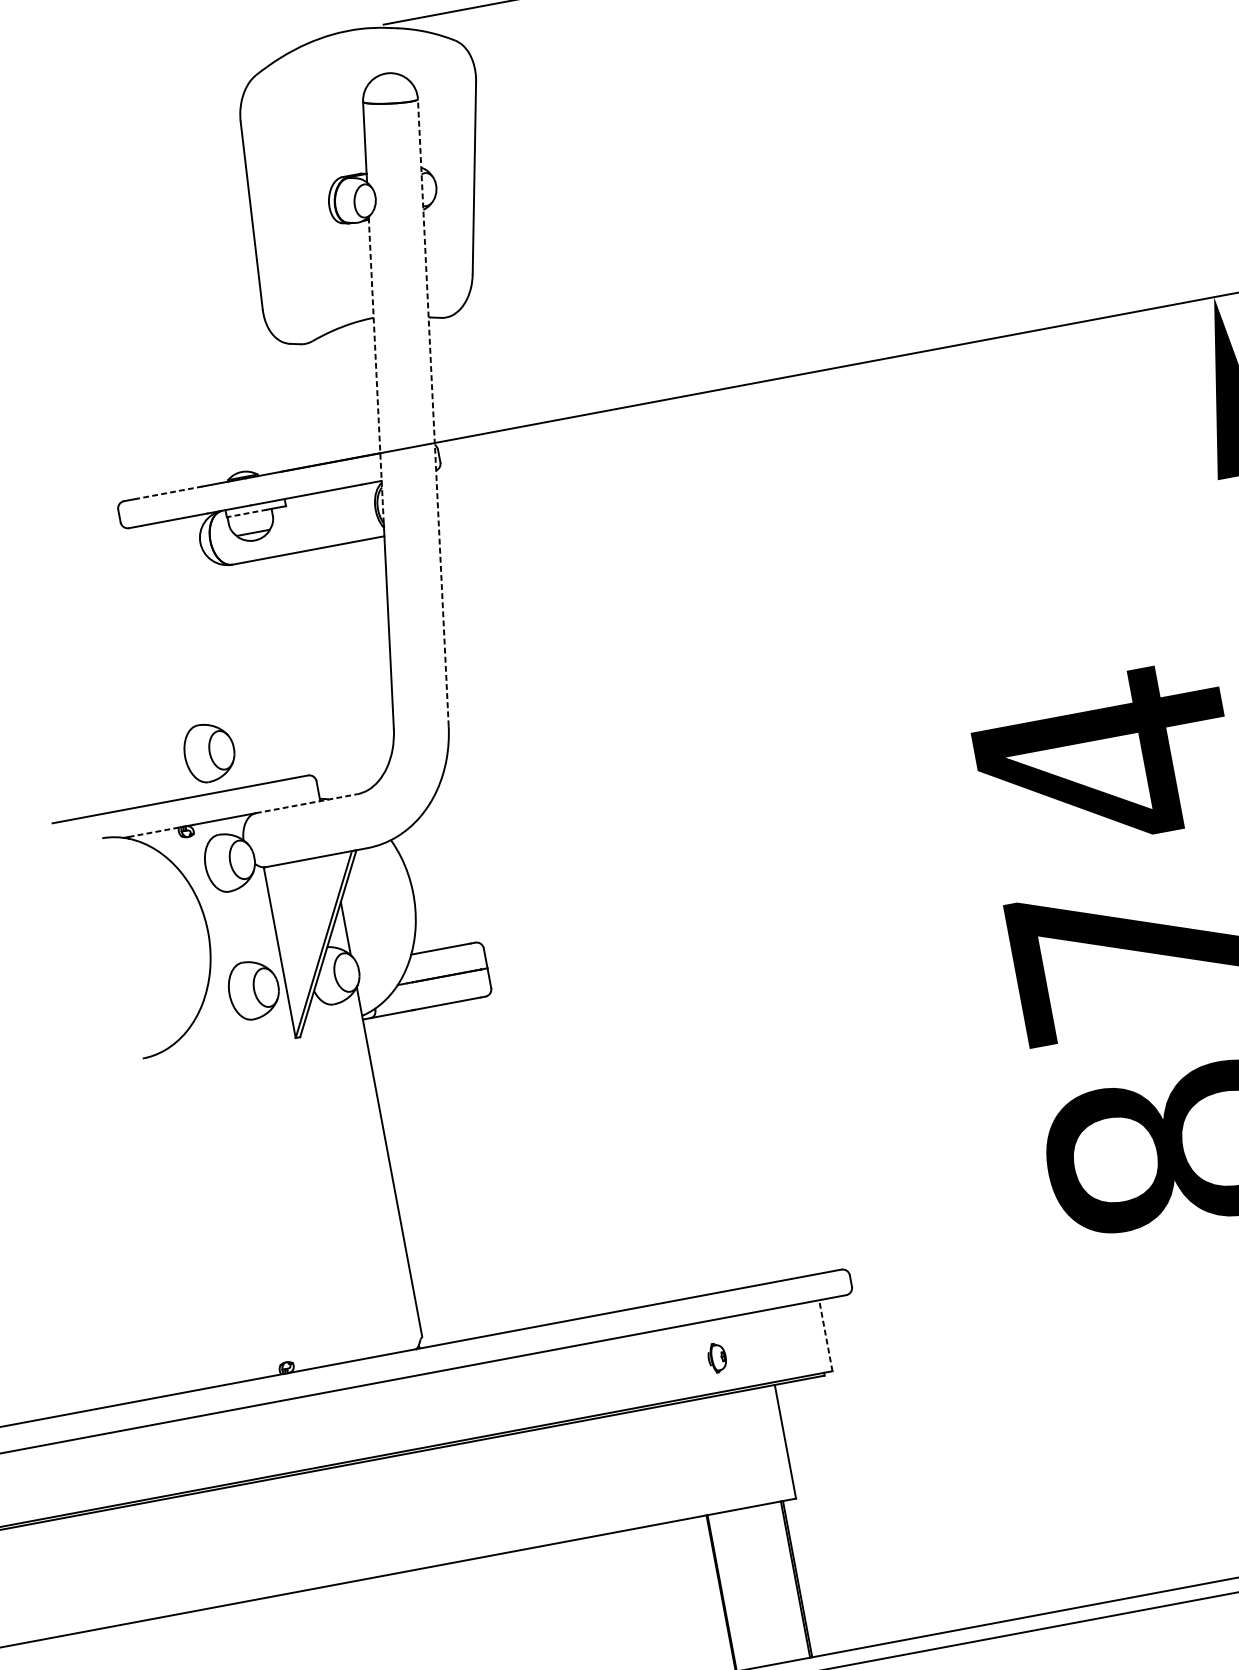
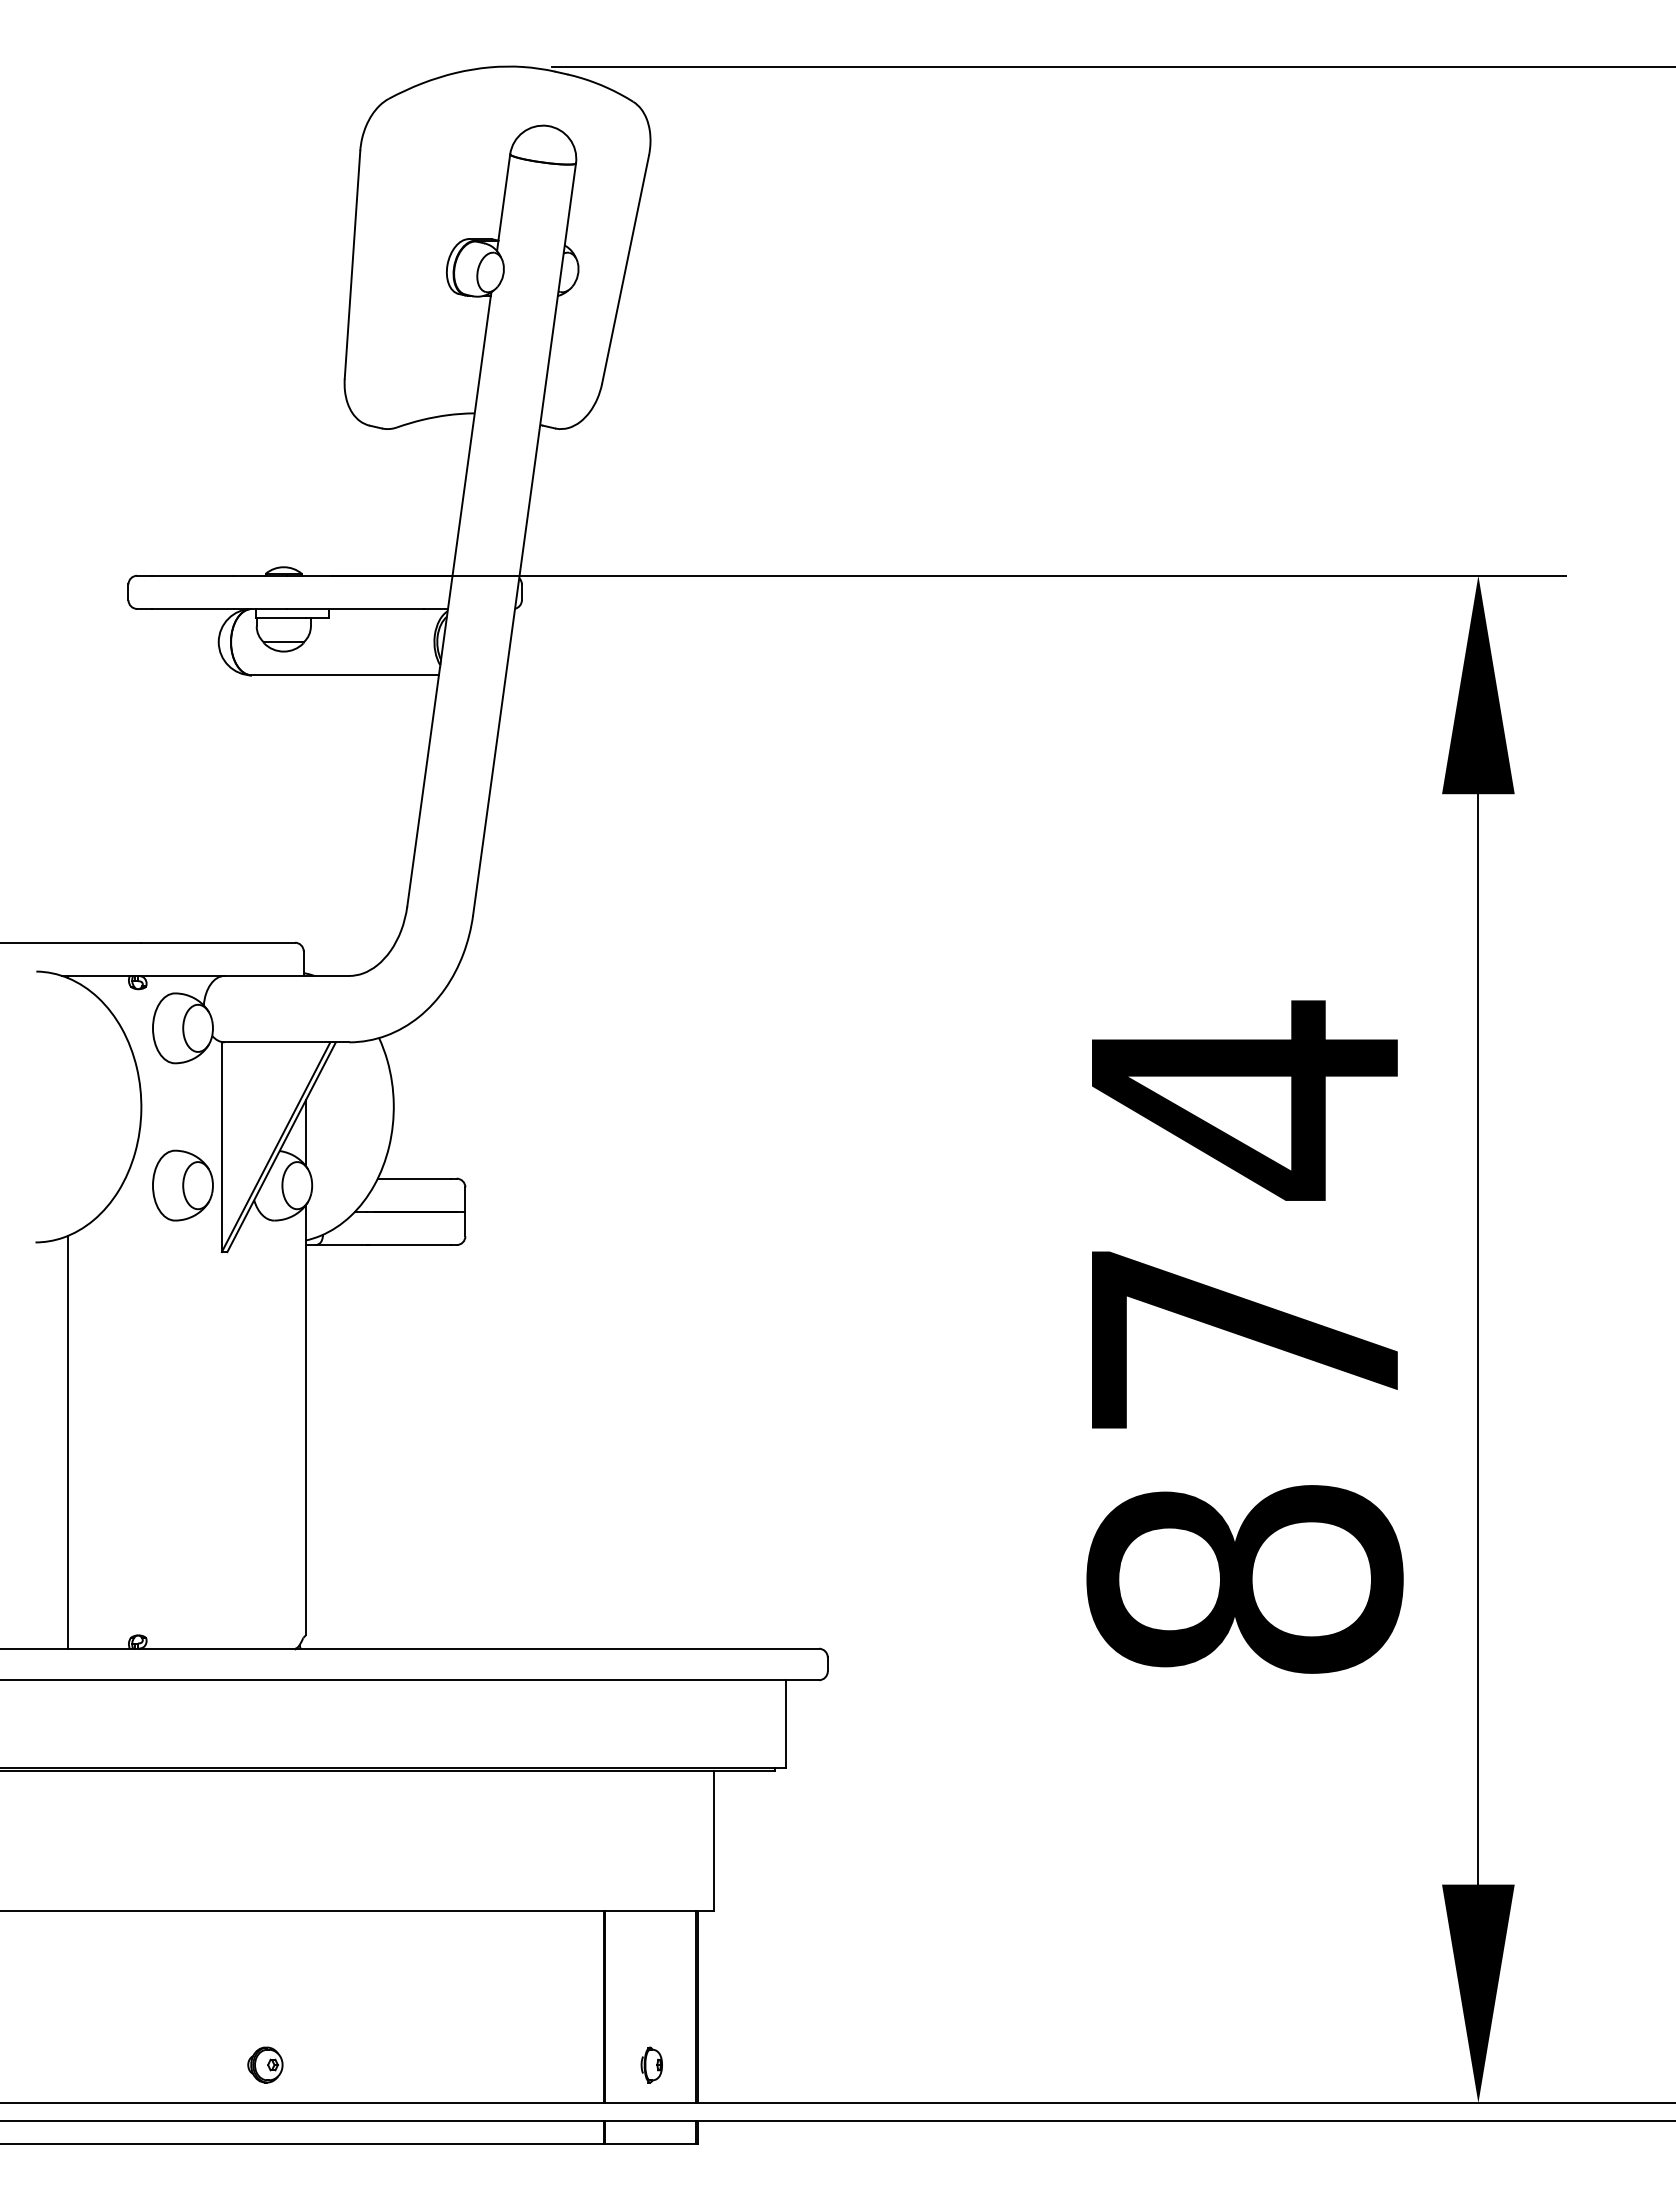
line: (375, 371) -> (465, 477), dashed -> solid
line: (433, 412) -> (524, 539), dashed -> solid
line: (169, 492) -> (193, 575), dashed -> solid
line: (246, 513) -> (280, 617), dashed -> solid
part: (209, 752) -> (182, 893), removed
line: (306, 803) -> (287, 975), dashed -> solid
line: (153, 832) -> (98, 975), dashed -> solid
line: (199, 1215) -> (68, 1441), added
line: (825, 1335) -> (785, 1723), dashed -> solid
part: (716, 1357) -> (651, 2064), moved

